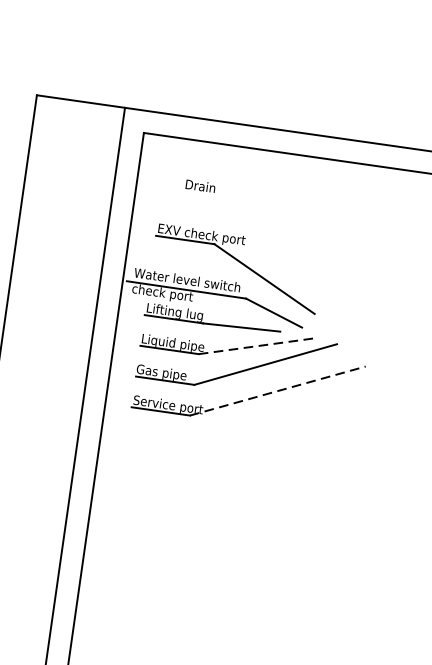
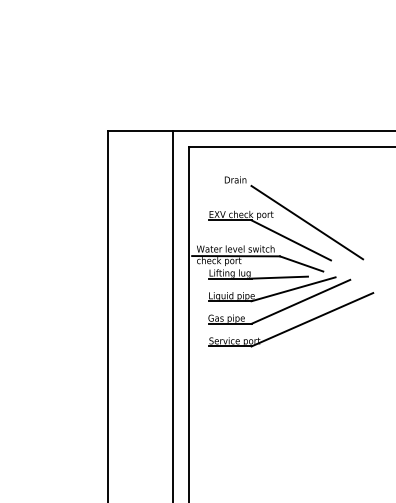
line: (290, 257) -> (307, 222), added
line: (258, 346) -> (293, 289), dashed -> solid
line: (278, 390) -> (312, 319), dashed -> solid

